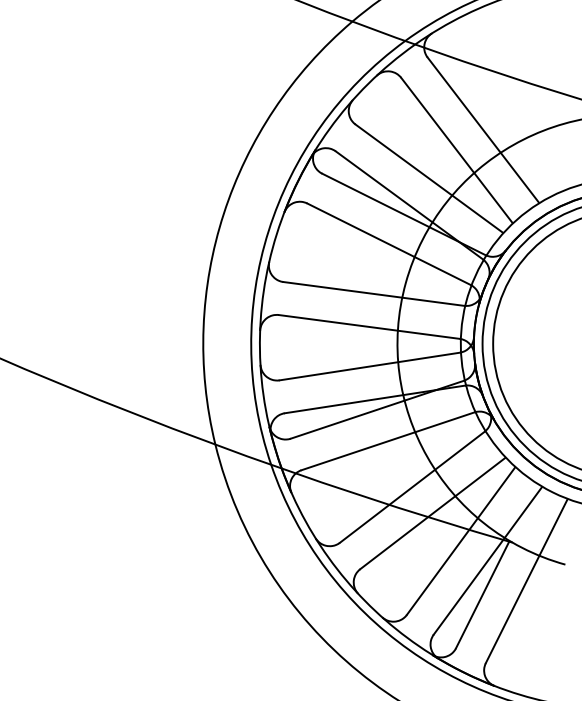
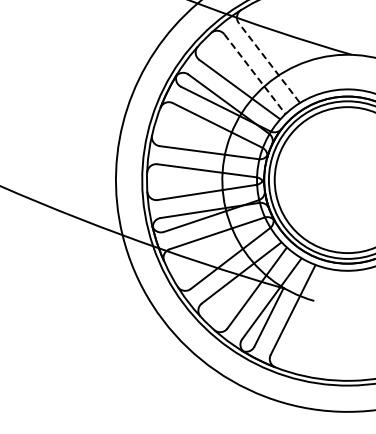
line: (483, 129) -> (269, 62), solid -> dashed
line: (456, 149) -> (254, 73), solid -> dashed

